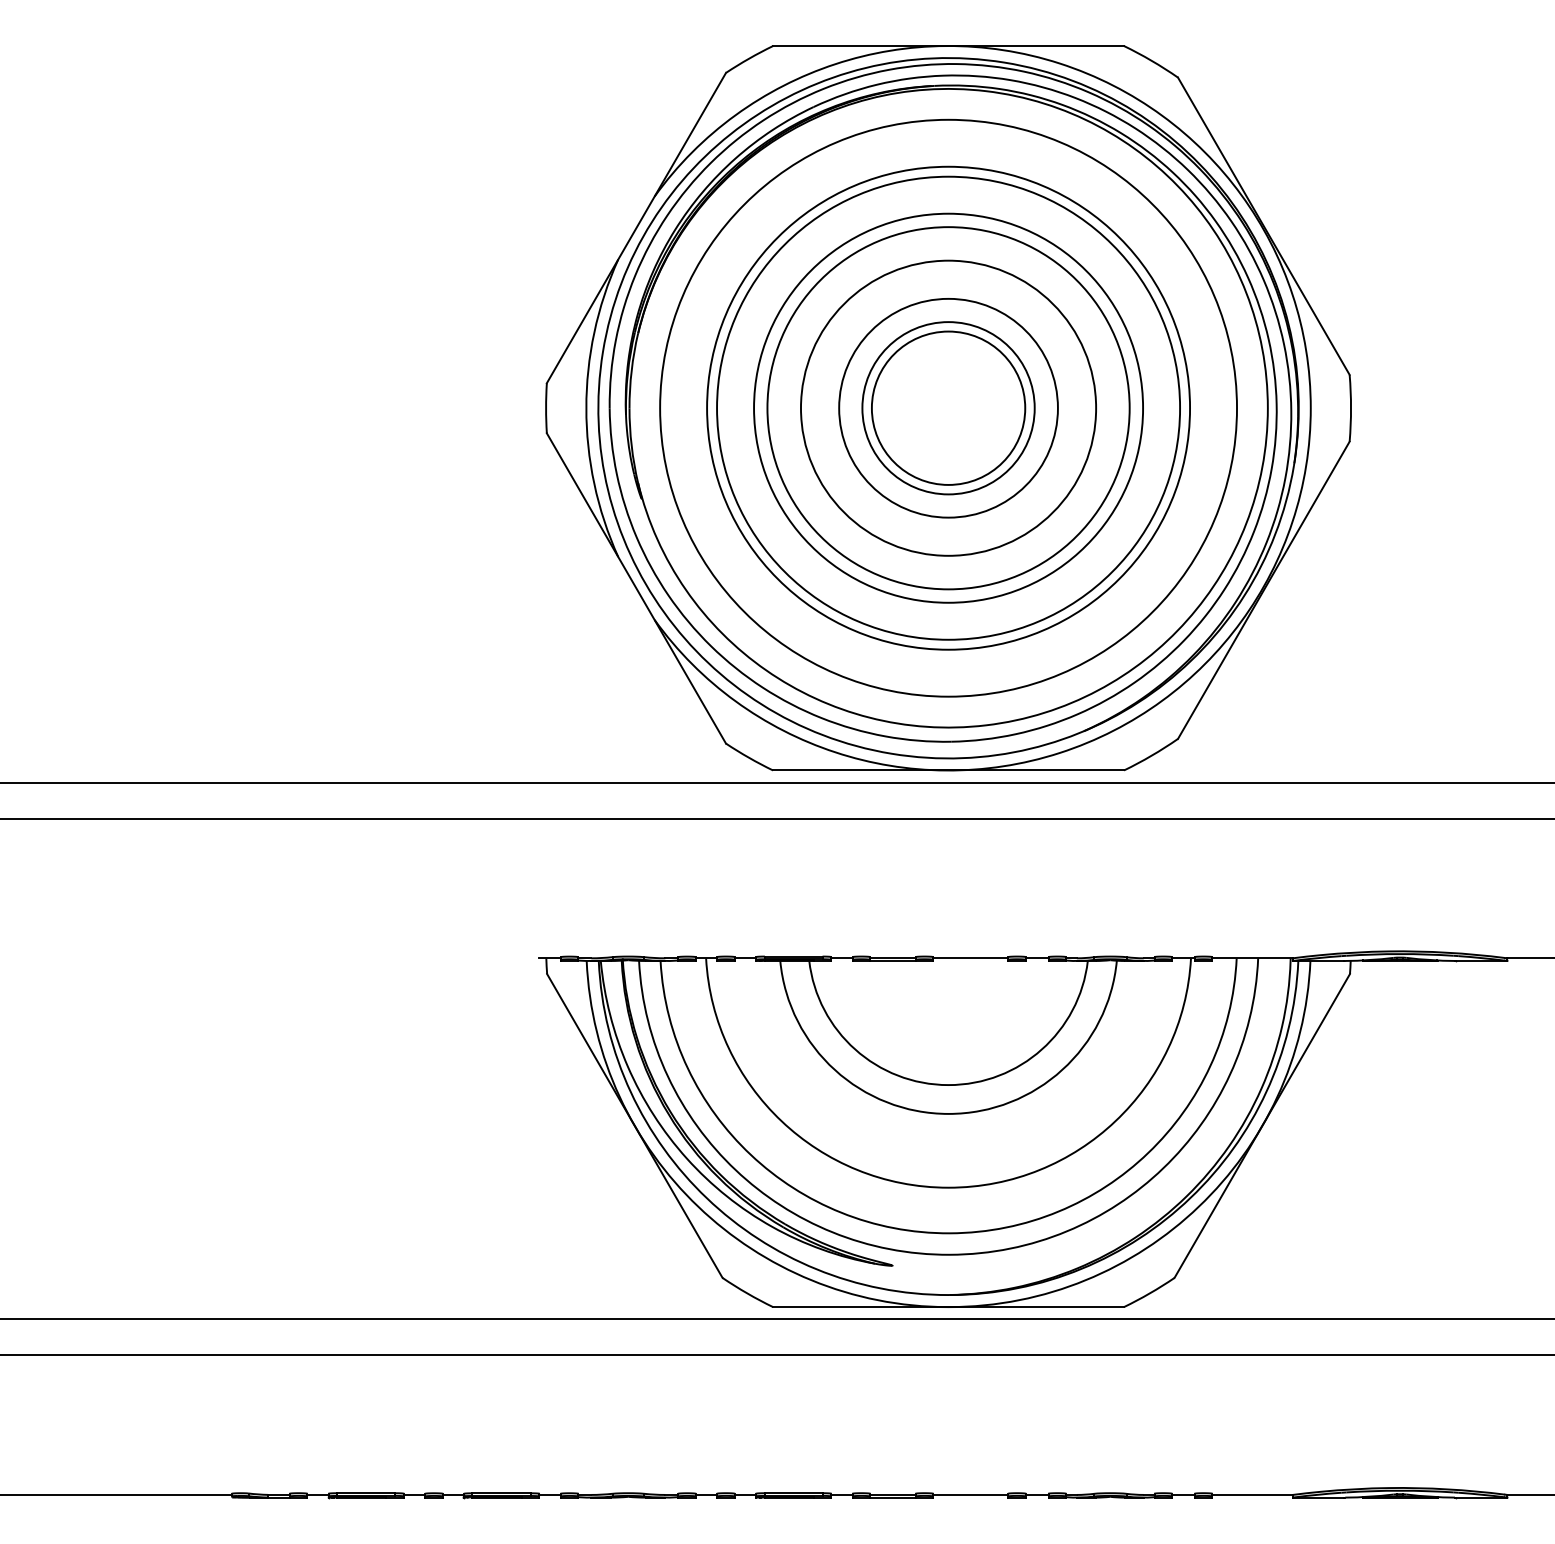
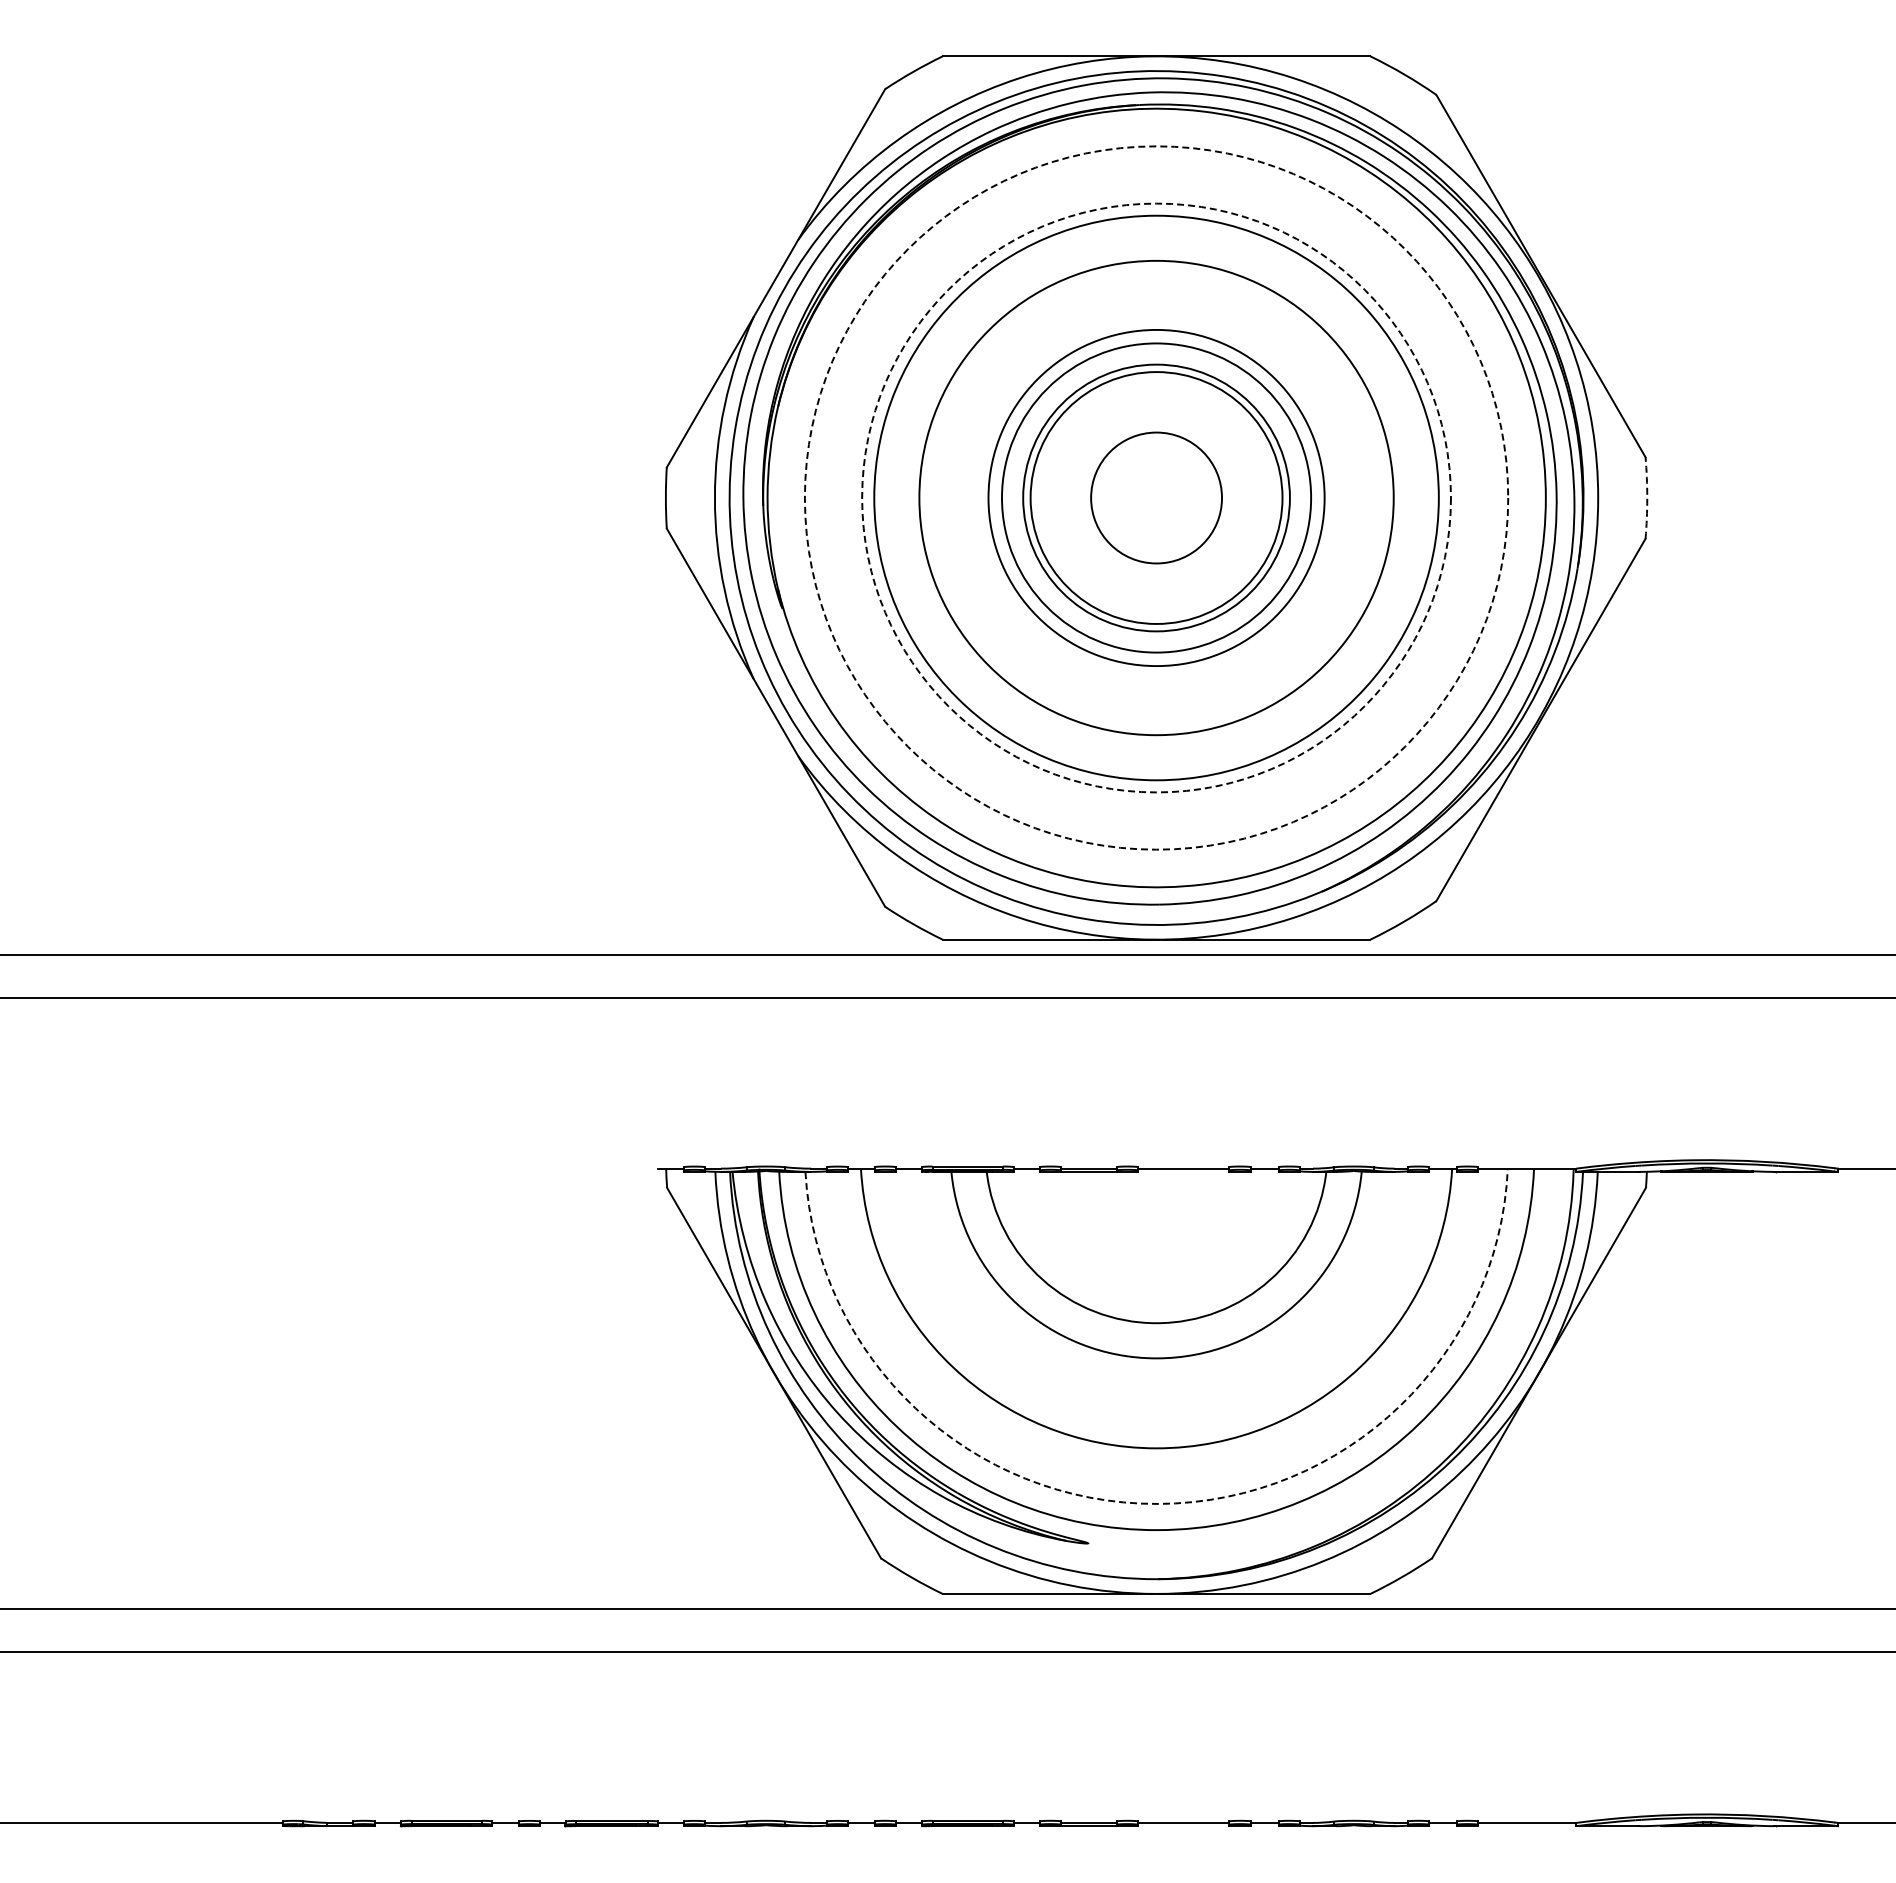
circle: (948, 407) -> (1156, 497), size x0.7
circle: (948, 407) -> (1156, 497), size x0.7
circle: (948, 407) -> (1156, 497), size x0.7
circle: (948, 407) -> (1156, 497), size x1.6
circle: (948, 407) -> (1156, 497), solid -> dashed
circle: (948, 407) -> (1156, 497), solid -> dashed
arc: (1351, 408) -> (1647, 498), solid -> dashed
arc: (950, 1232) -> (1158, 1503), solid -> dashed

